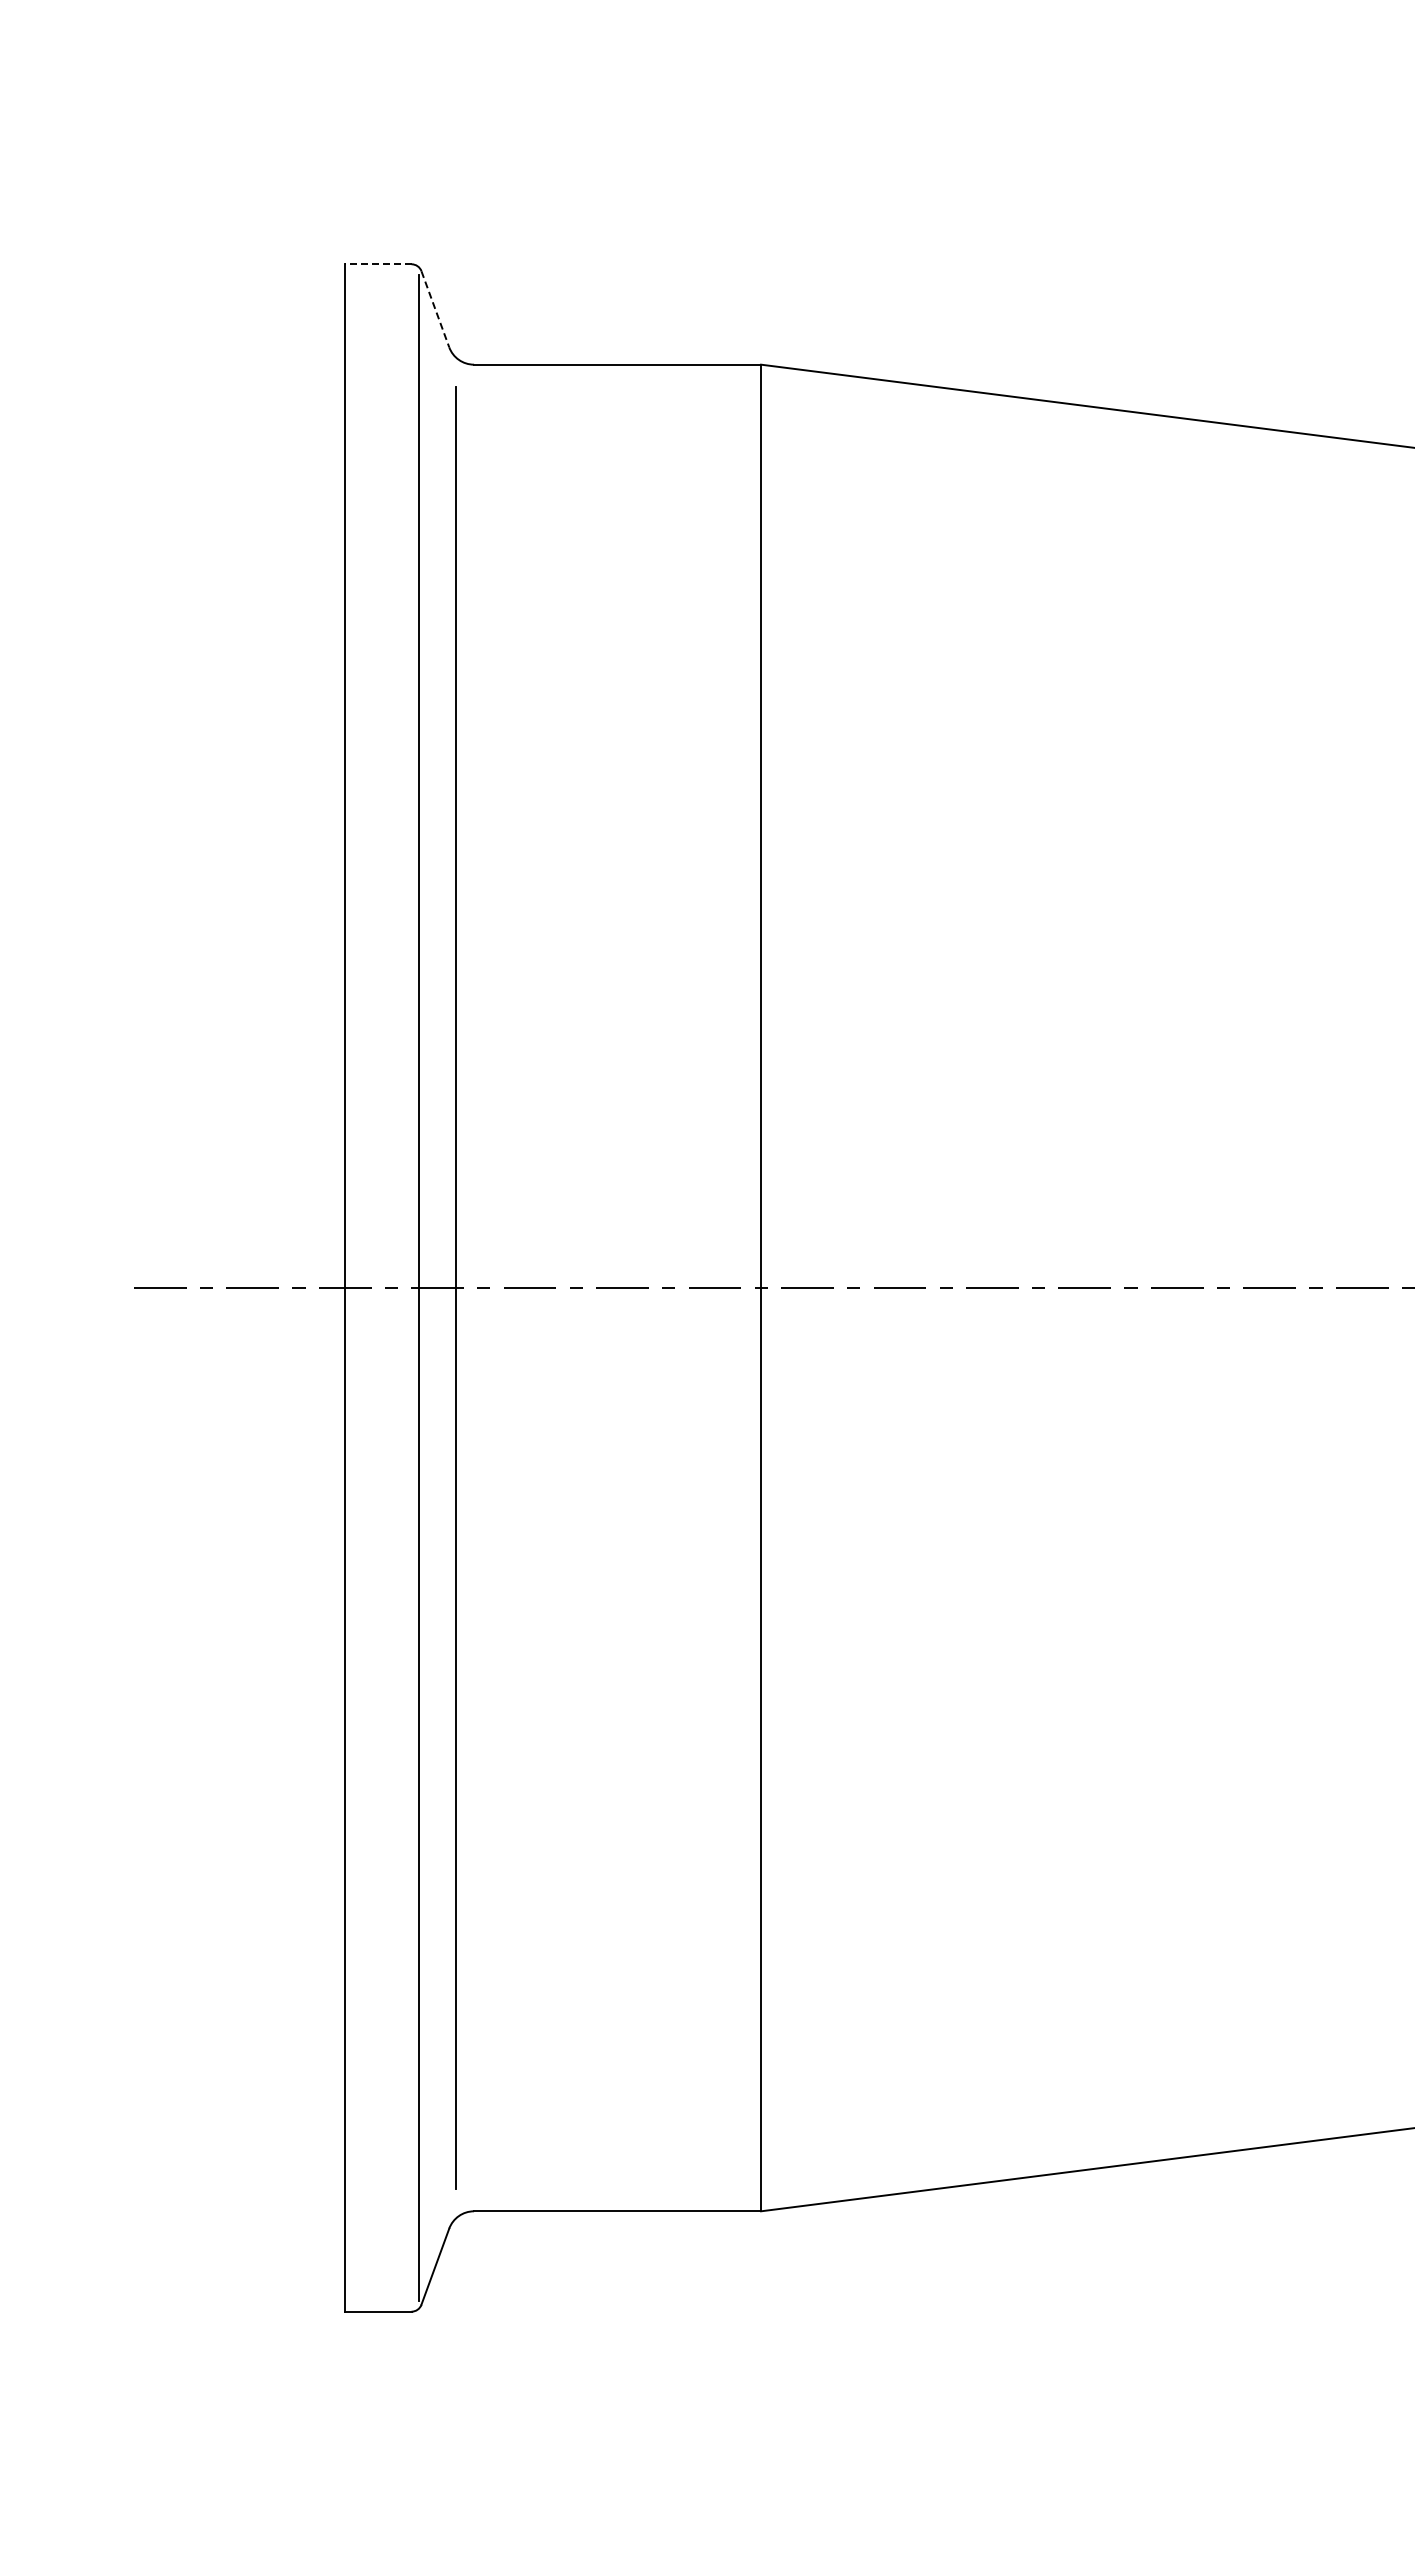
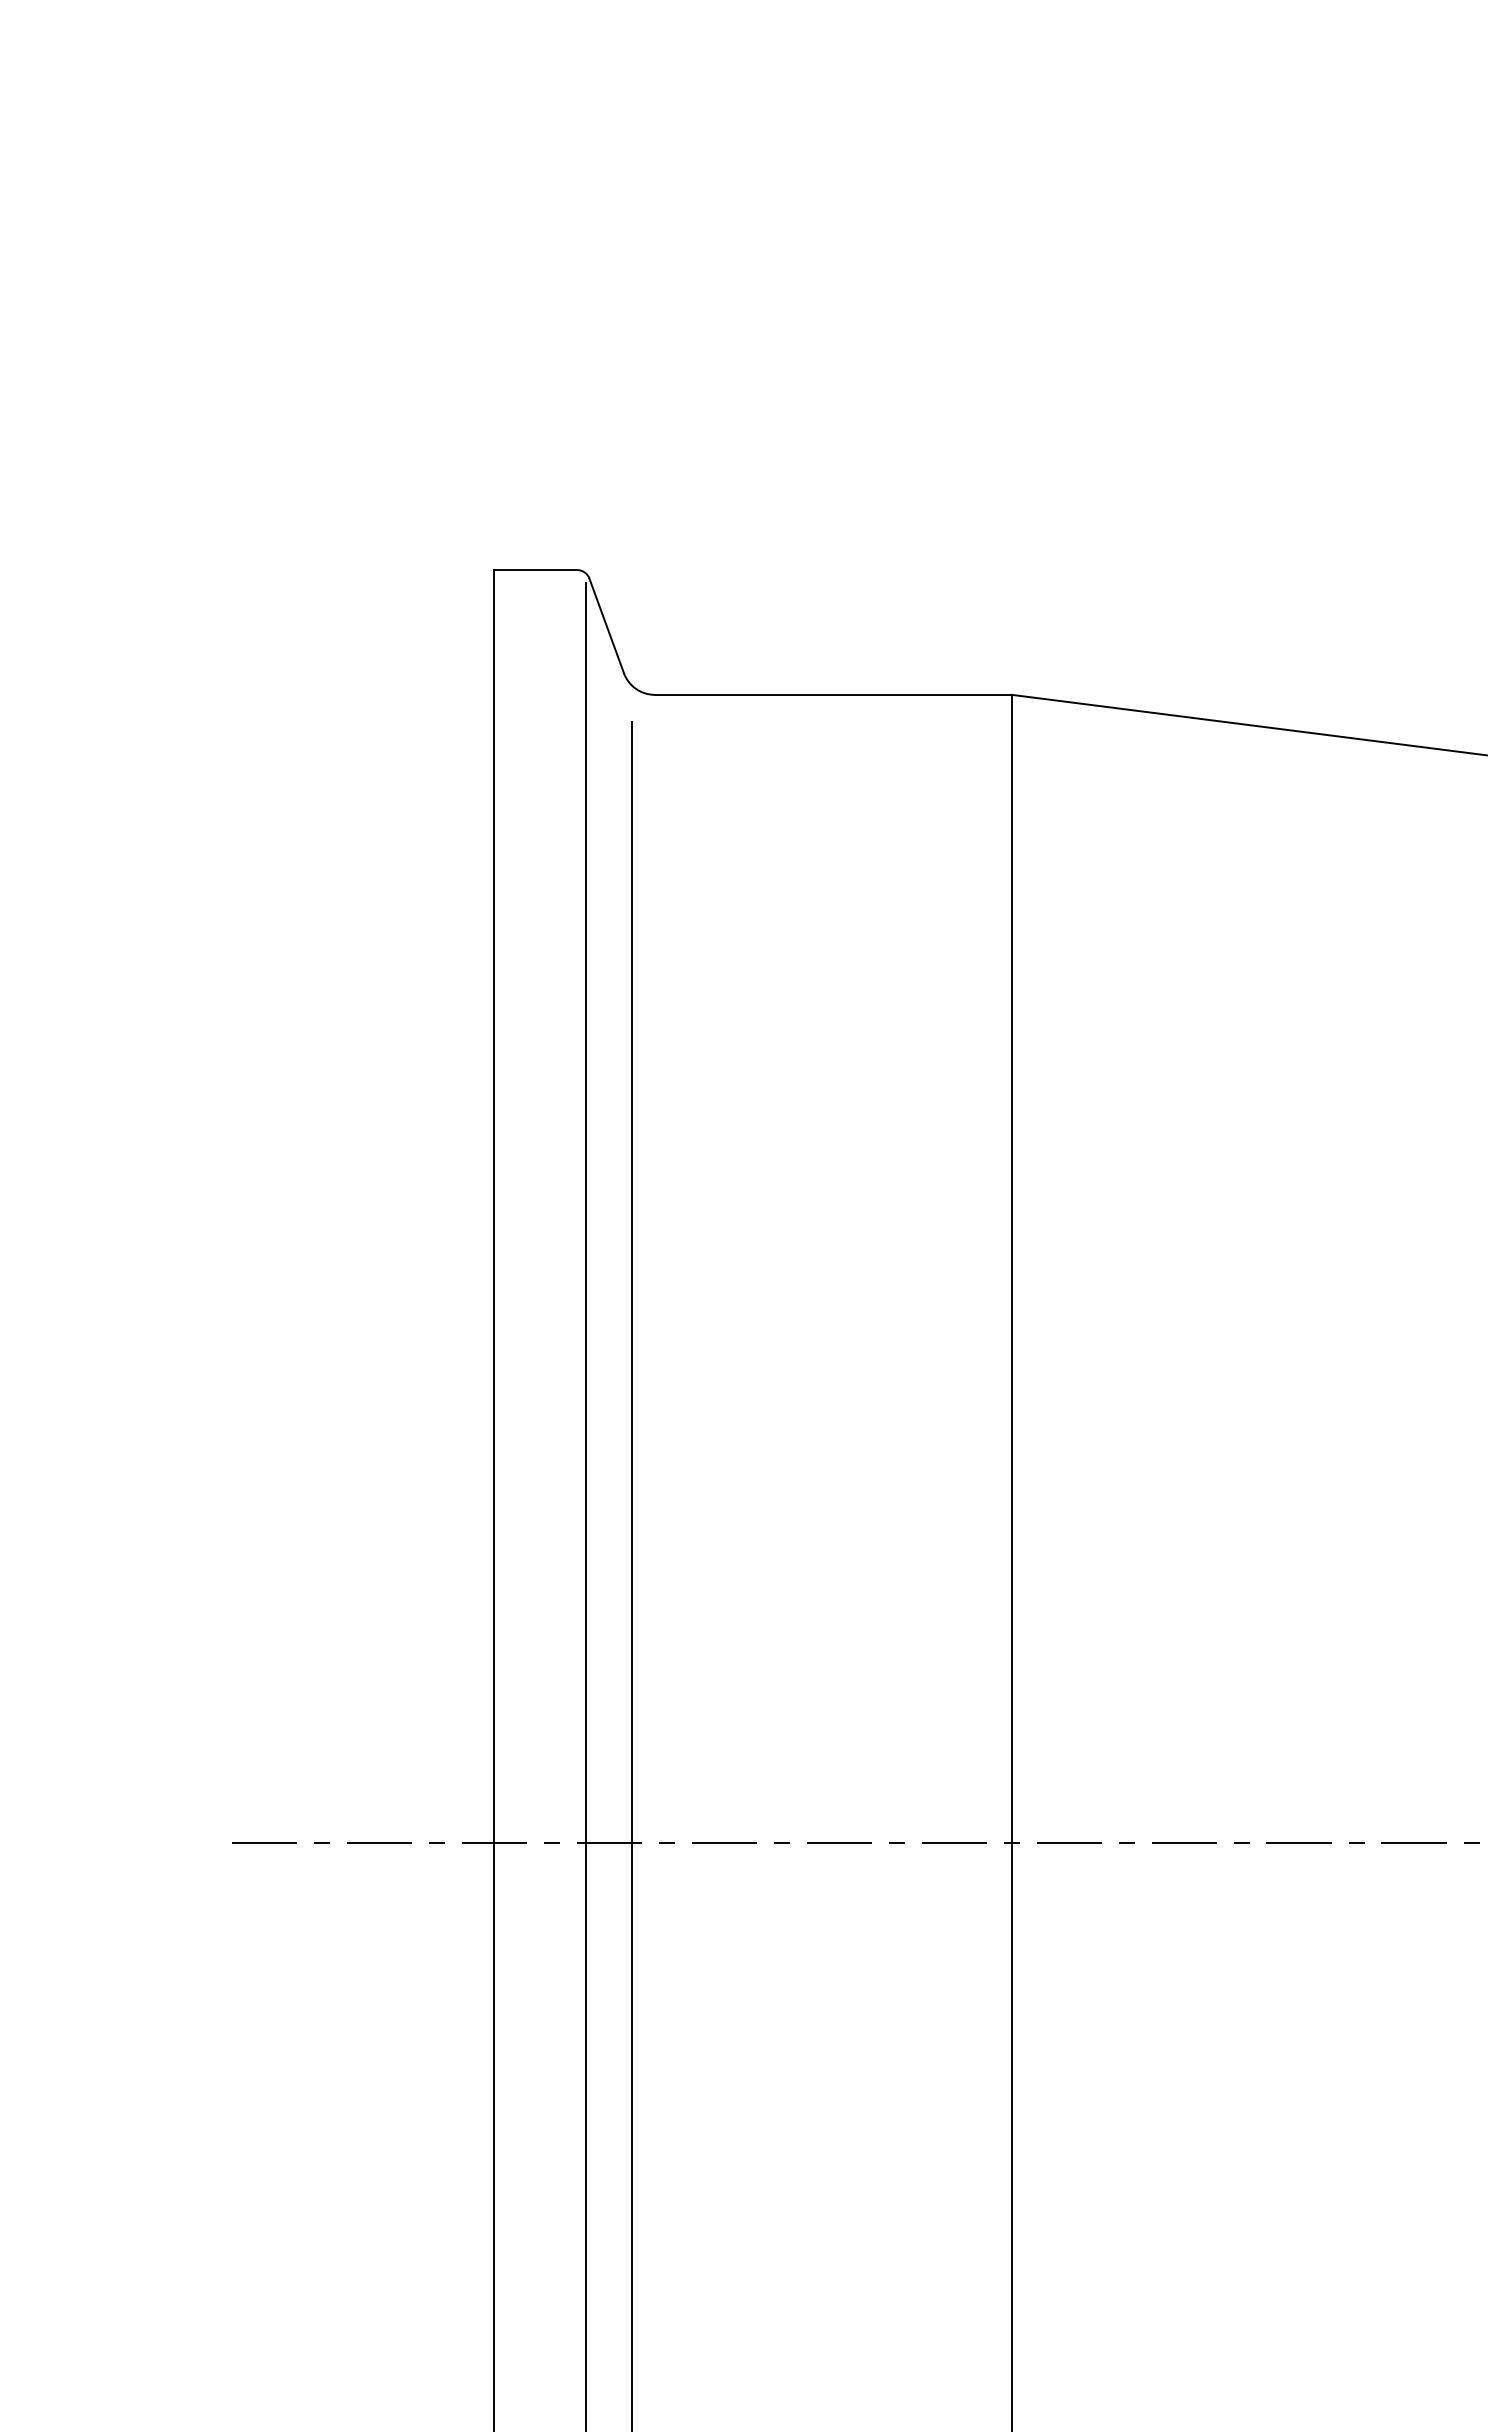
line: (377, 264) -> (534, 570), dashed -> solid
line: (435, 309) -> (606, 626), dashed -> solid

